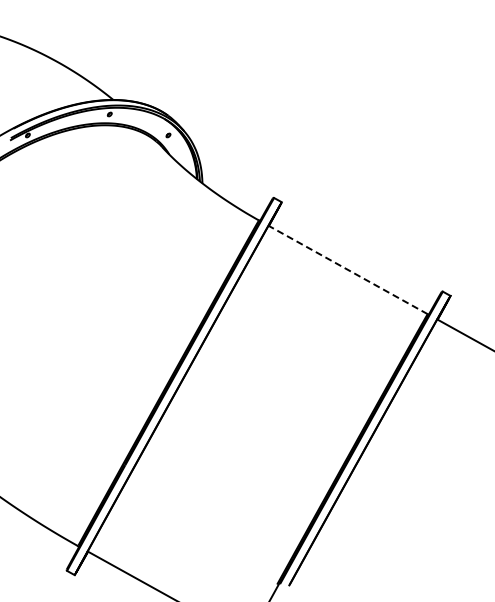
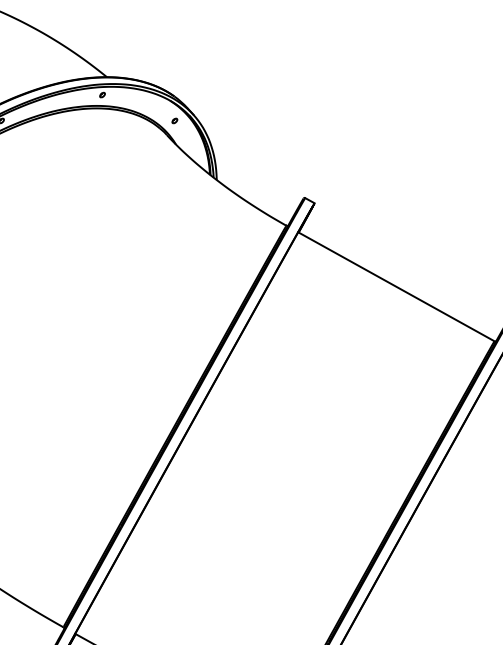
line: (347, 269) -> (395, 286), dashed -> solid

